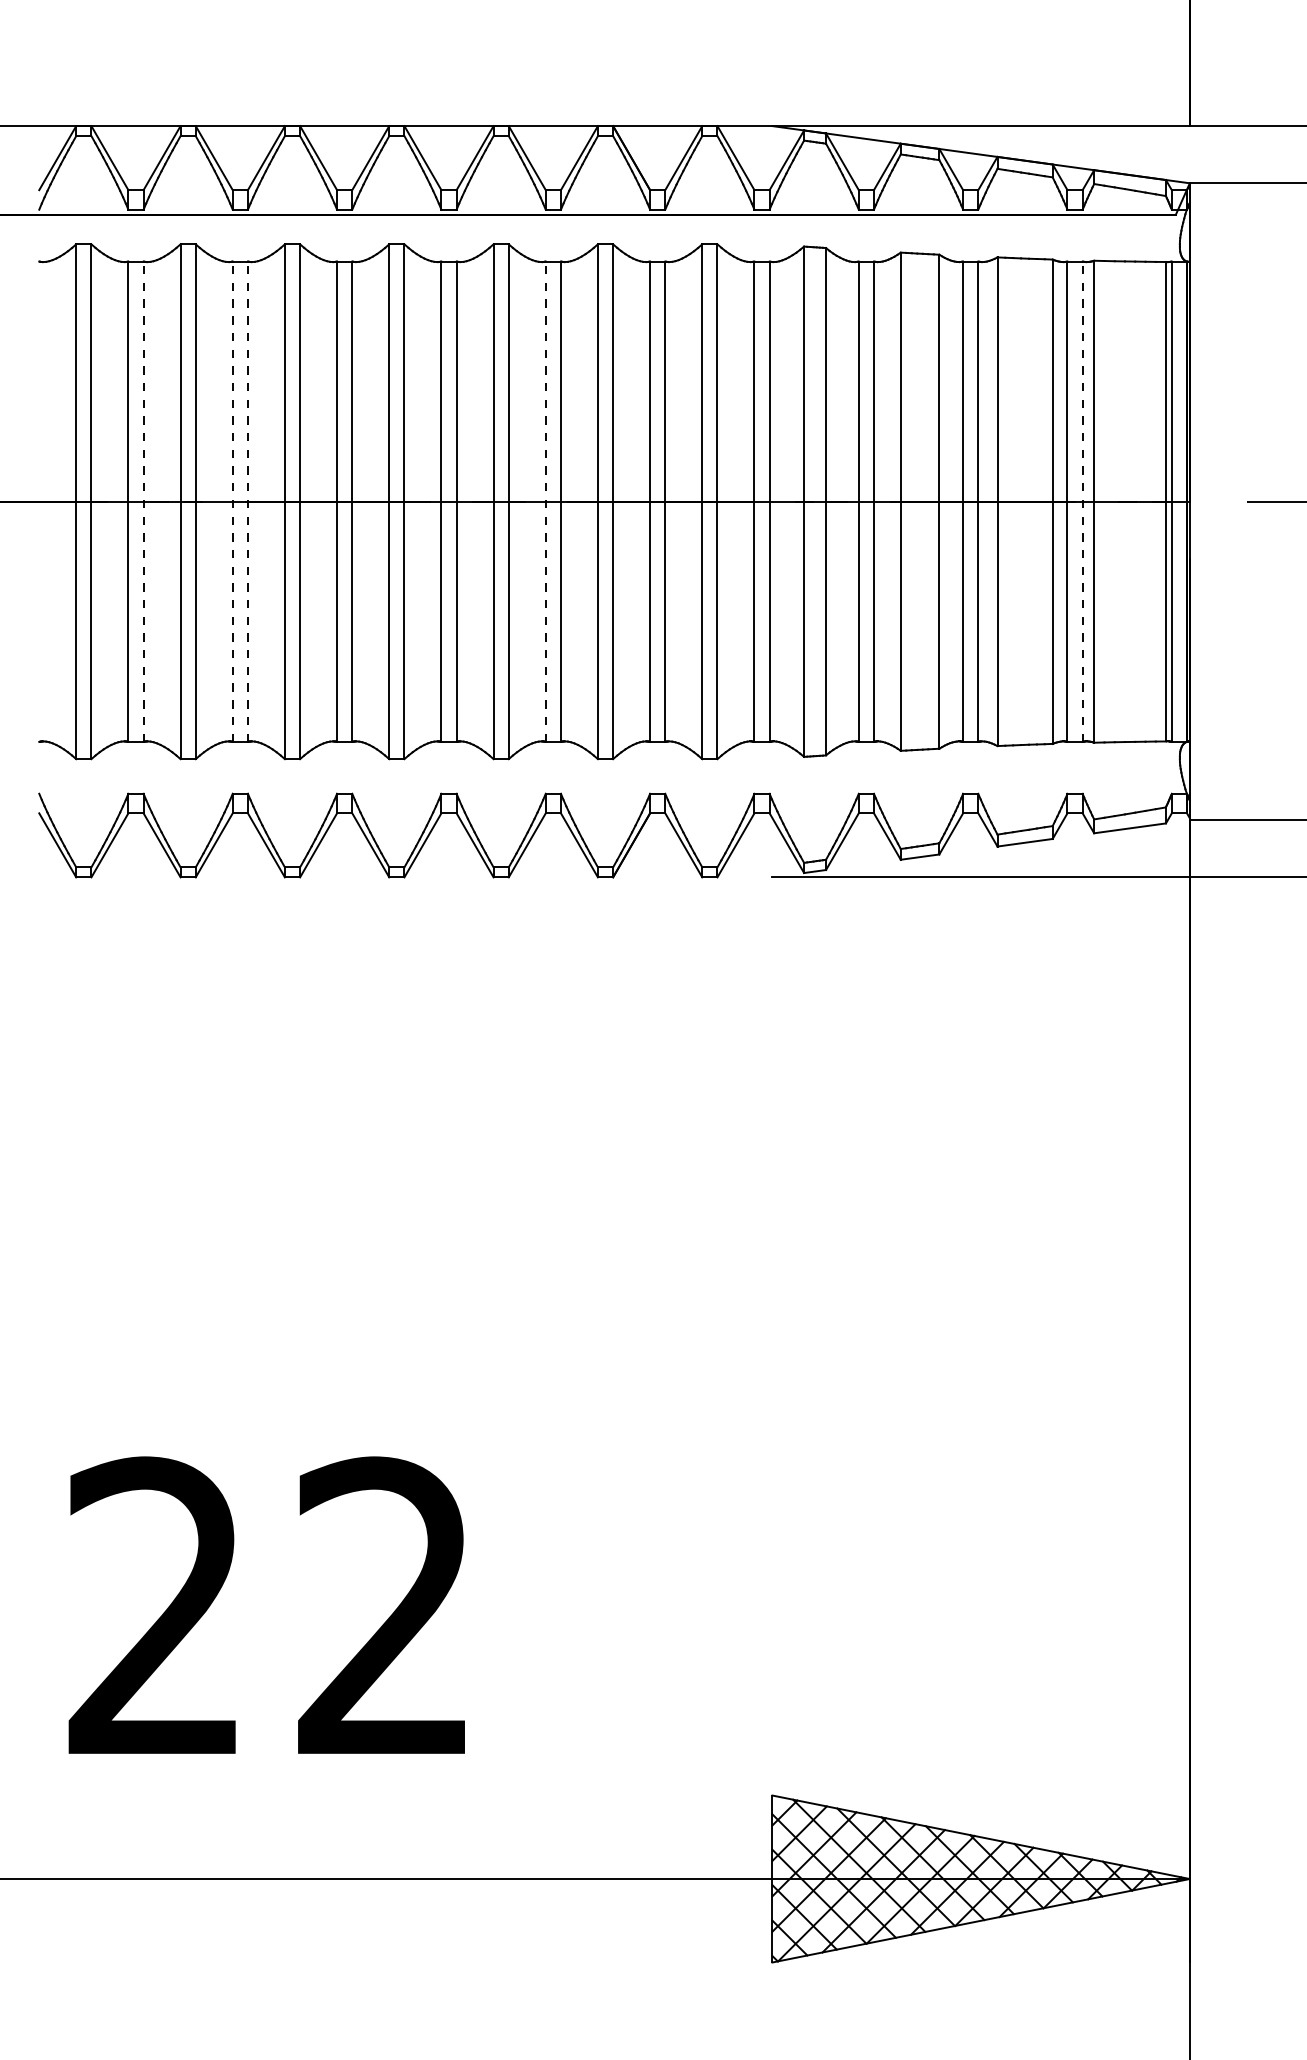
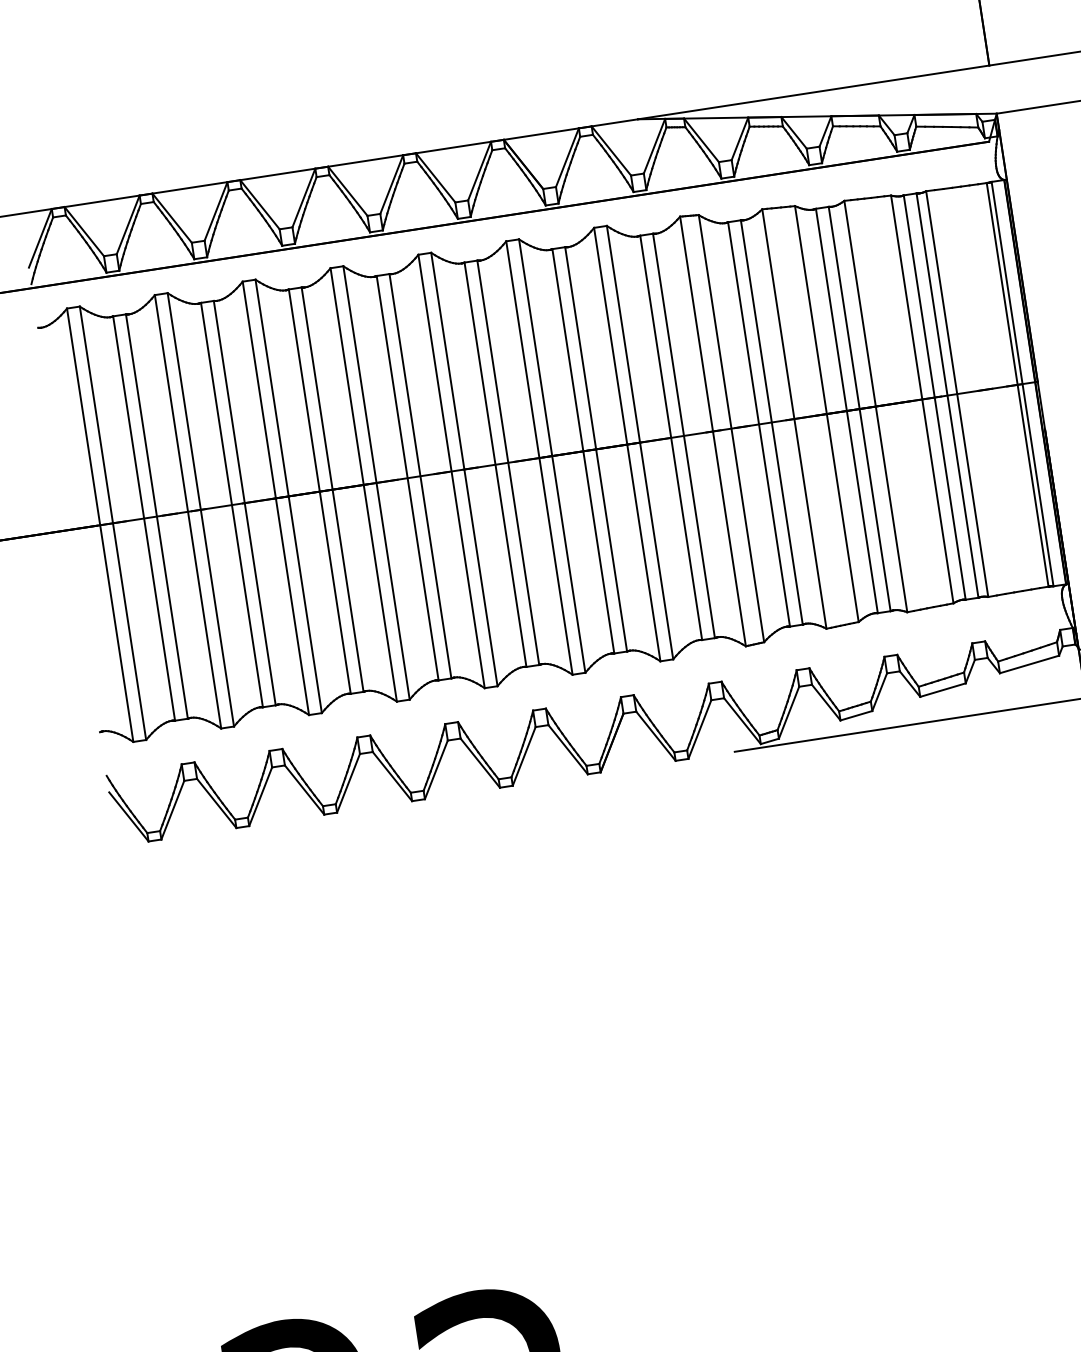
line: (143, 501) -> (156, 516), dashed -> solid
line: (232, 501) -> (231, 504), dashed -> solid
line: (247, 501) -> (244, 502), dashed -> solid
line: (545, 501) -> (495, 464), dashed -> solid
line: (1082, 501) -> (947, 395), dashed -> solid

